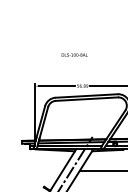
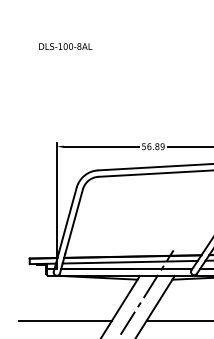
text: (74, 54) -> (65, 45), moved
line: (39, 171) -> (65, 320), added

